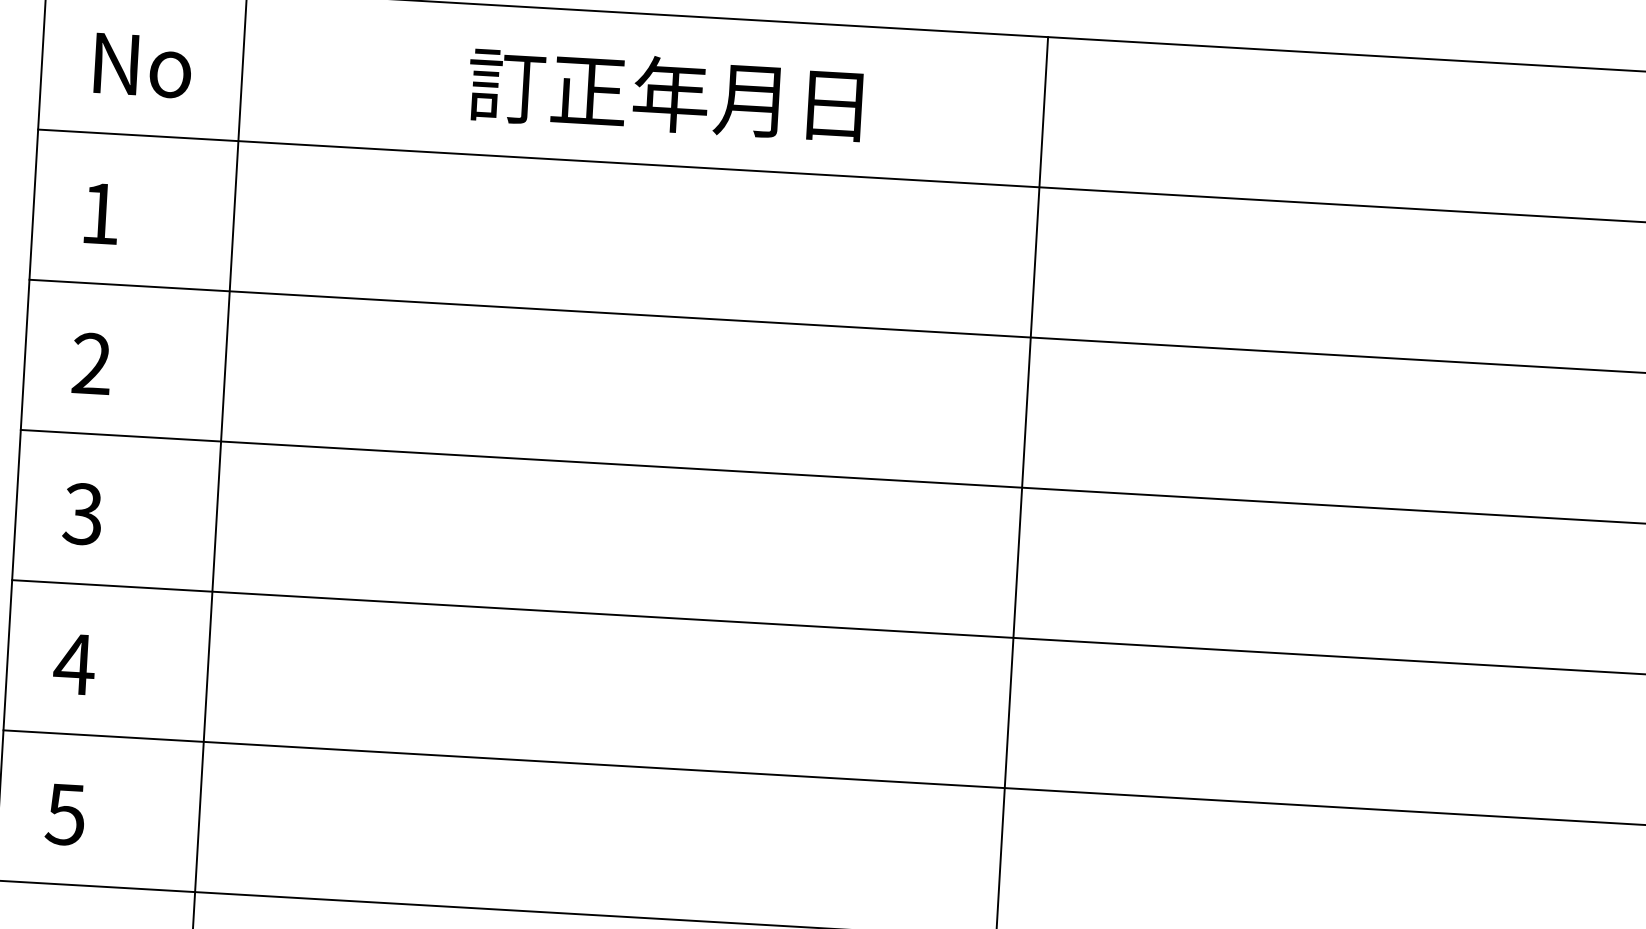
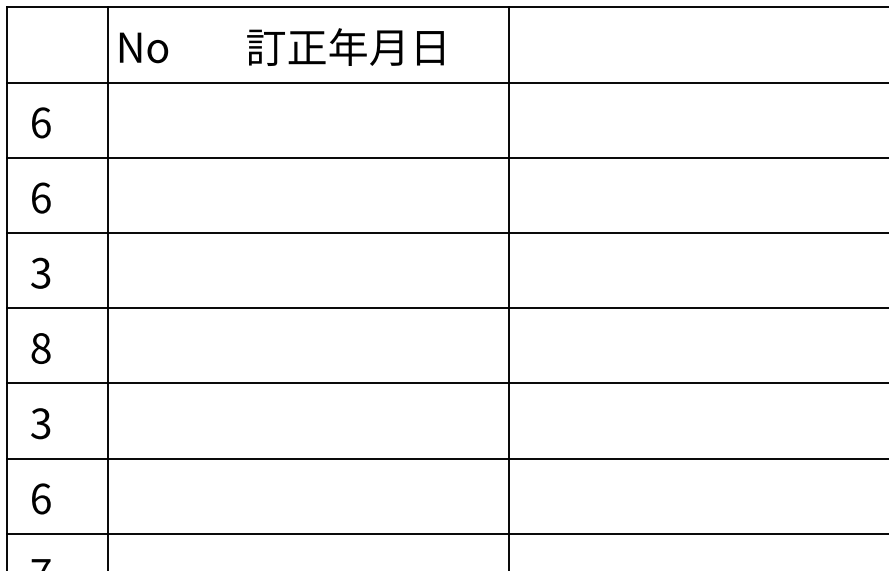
text: (144, 65) -> (144, 47), moved
text: (665, 93) -> (345, 46), moved
text: (101, 213) -> (41, 122), 1 -> 6
text: (91, 362) -> (40, 197), 2 -> 6
text: (73, 664) -> (40, 348), 4 -> 8
text: (64, 814) -> (40, 423), 5 -> 3

